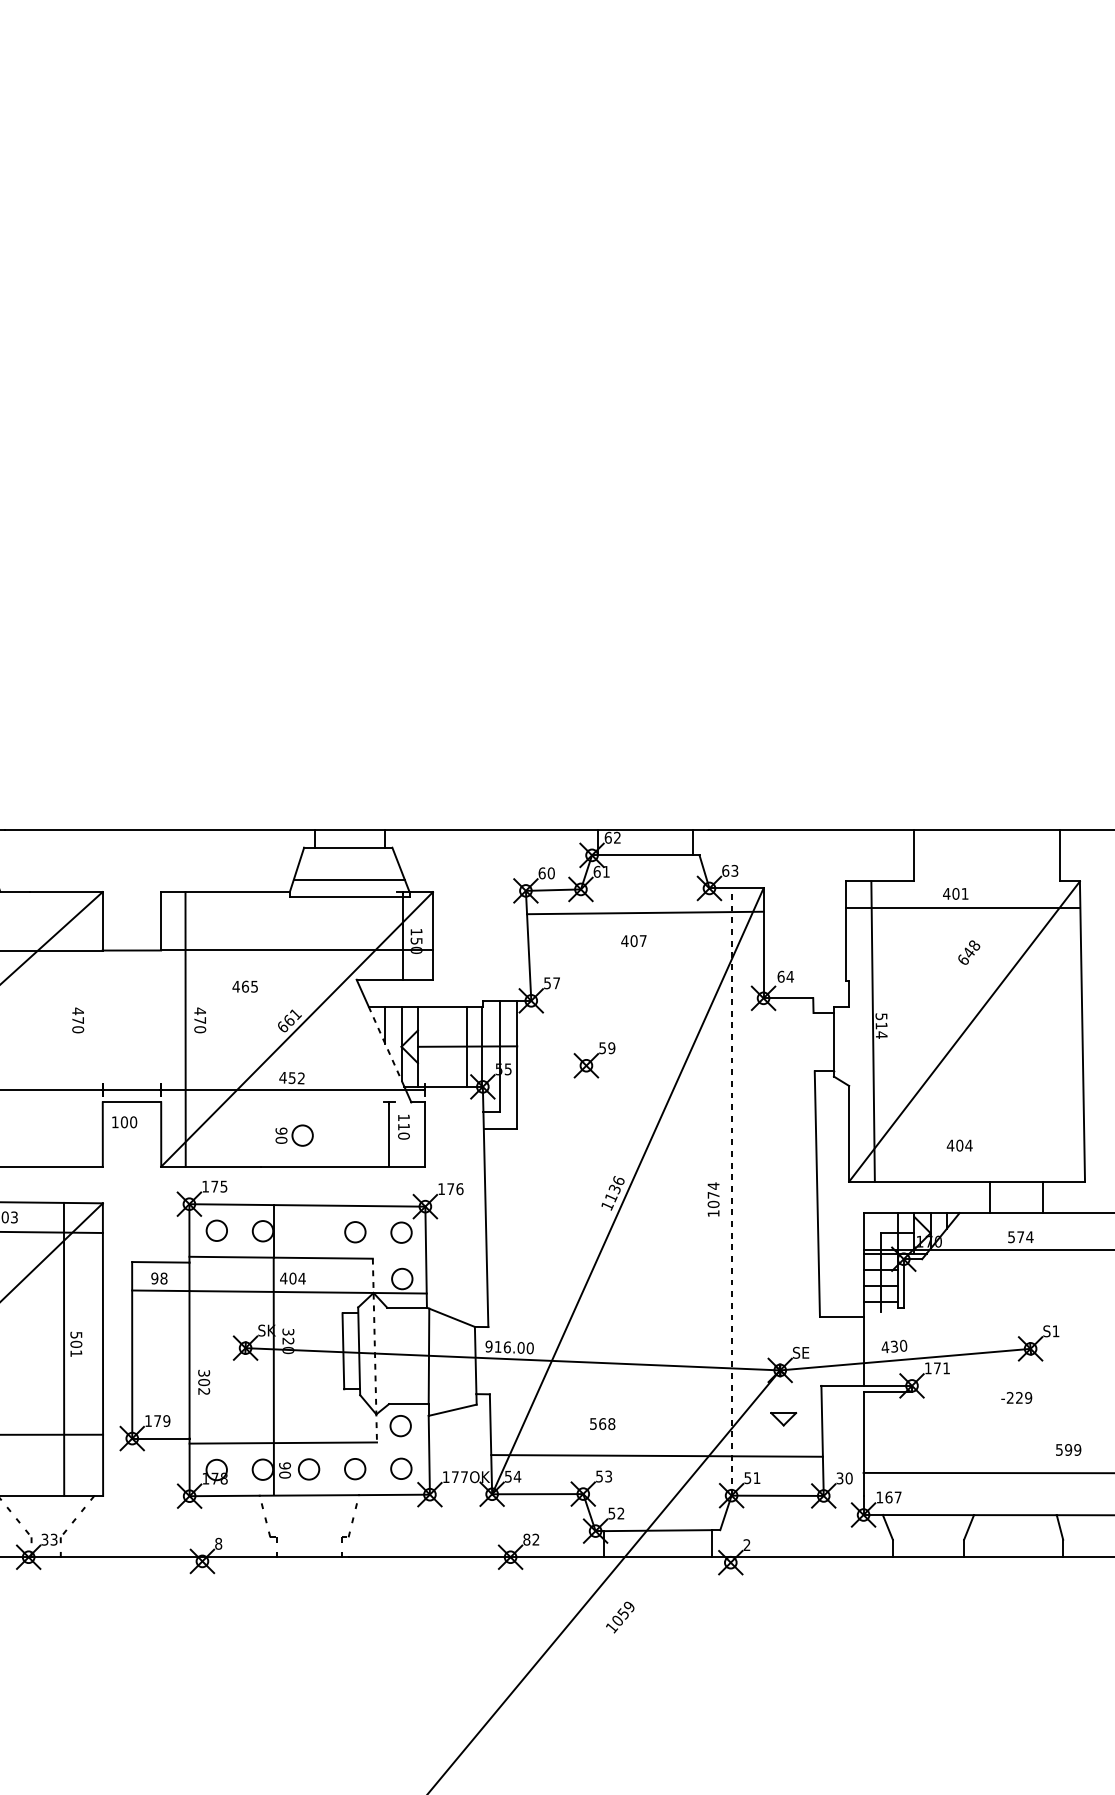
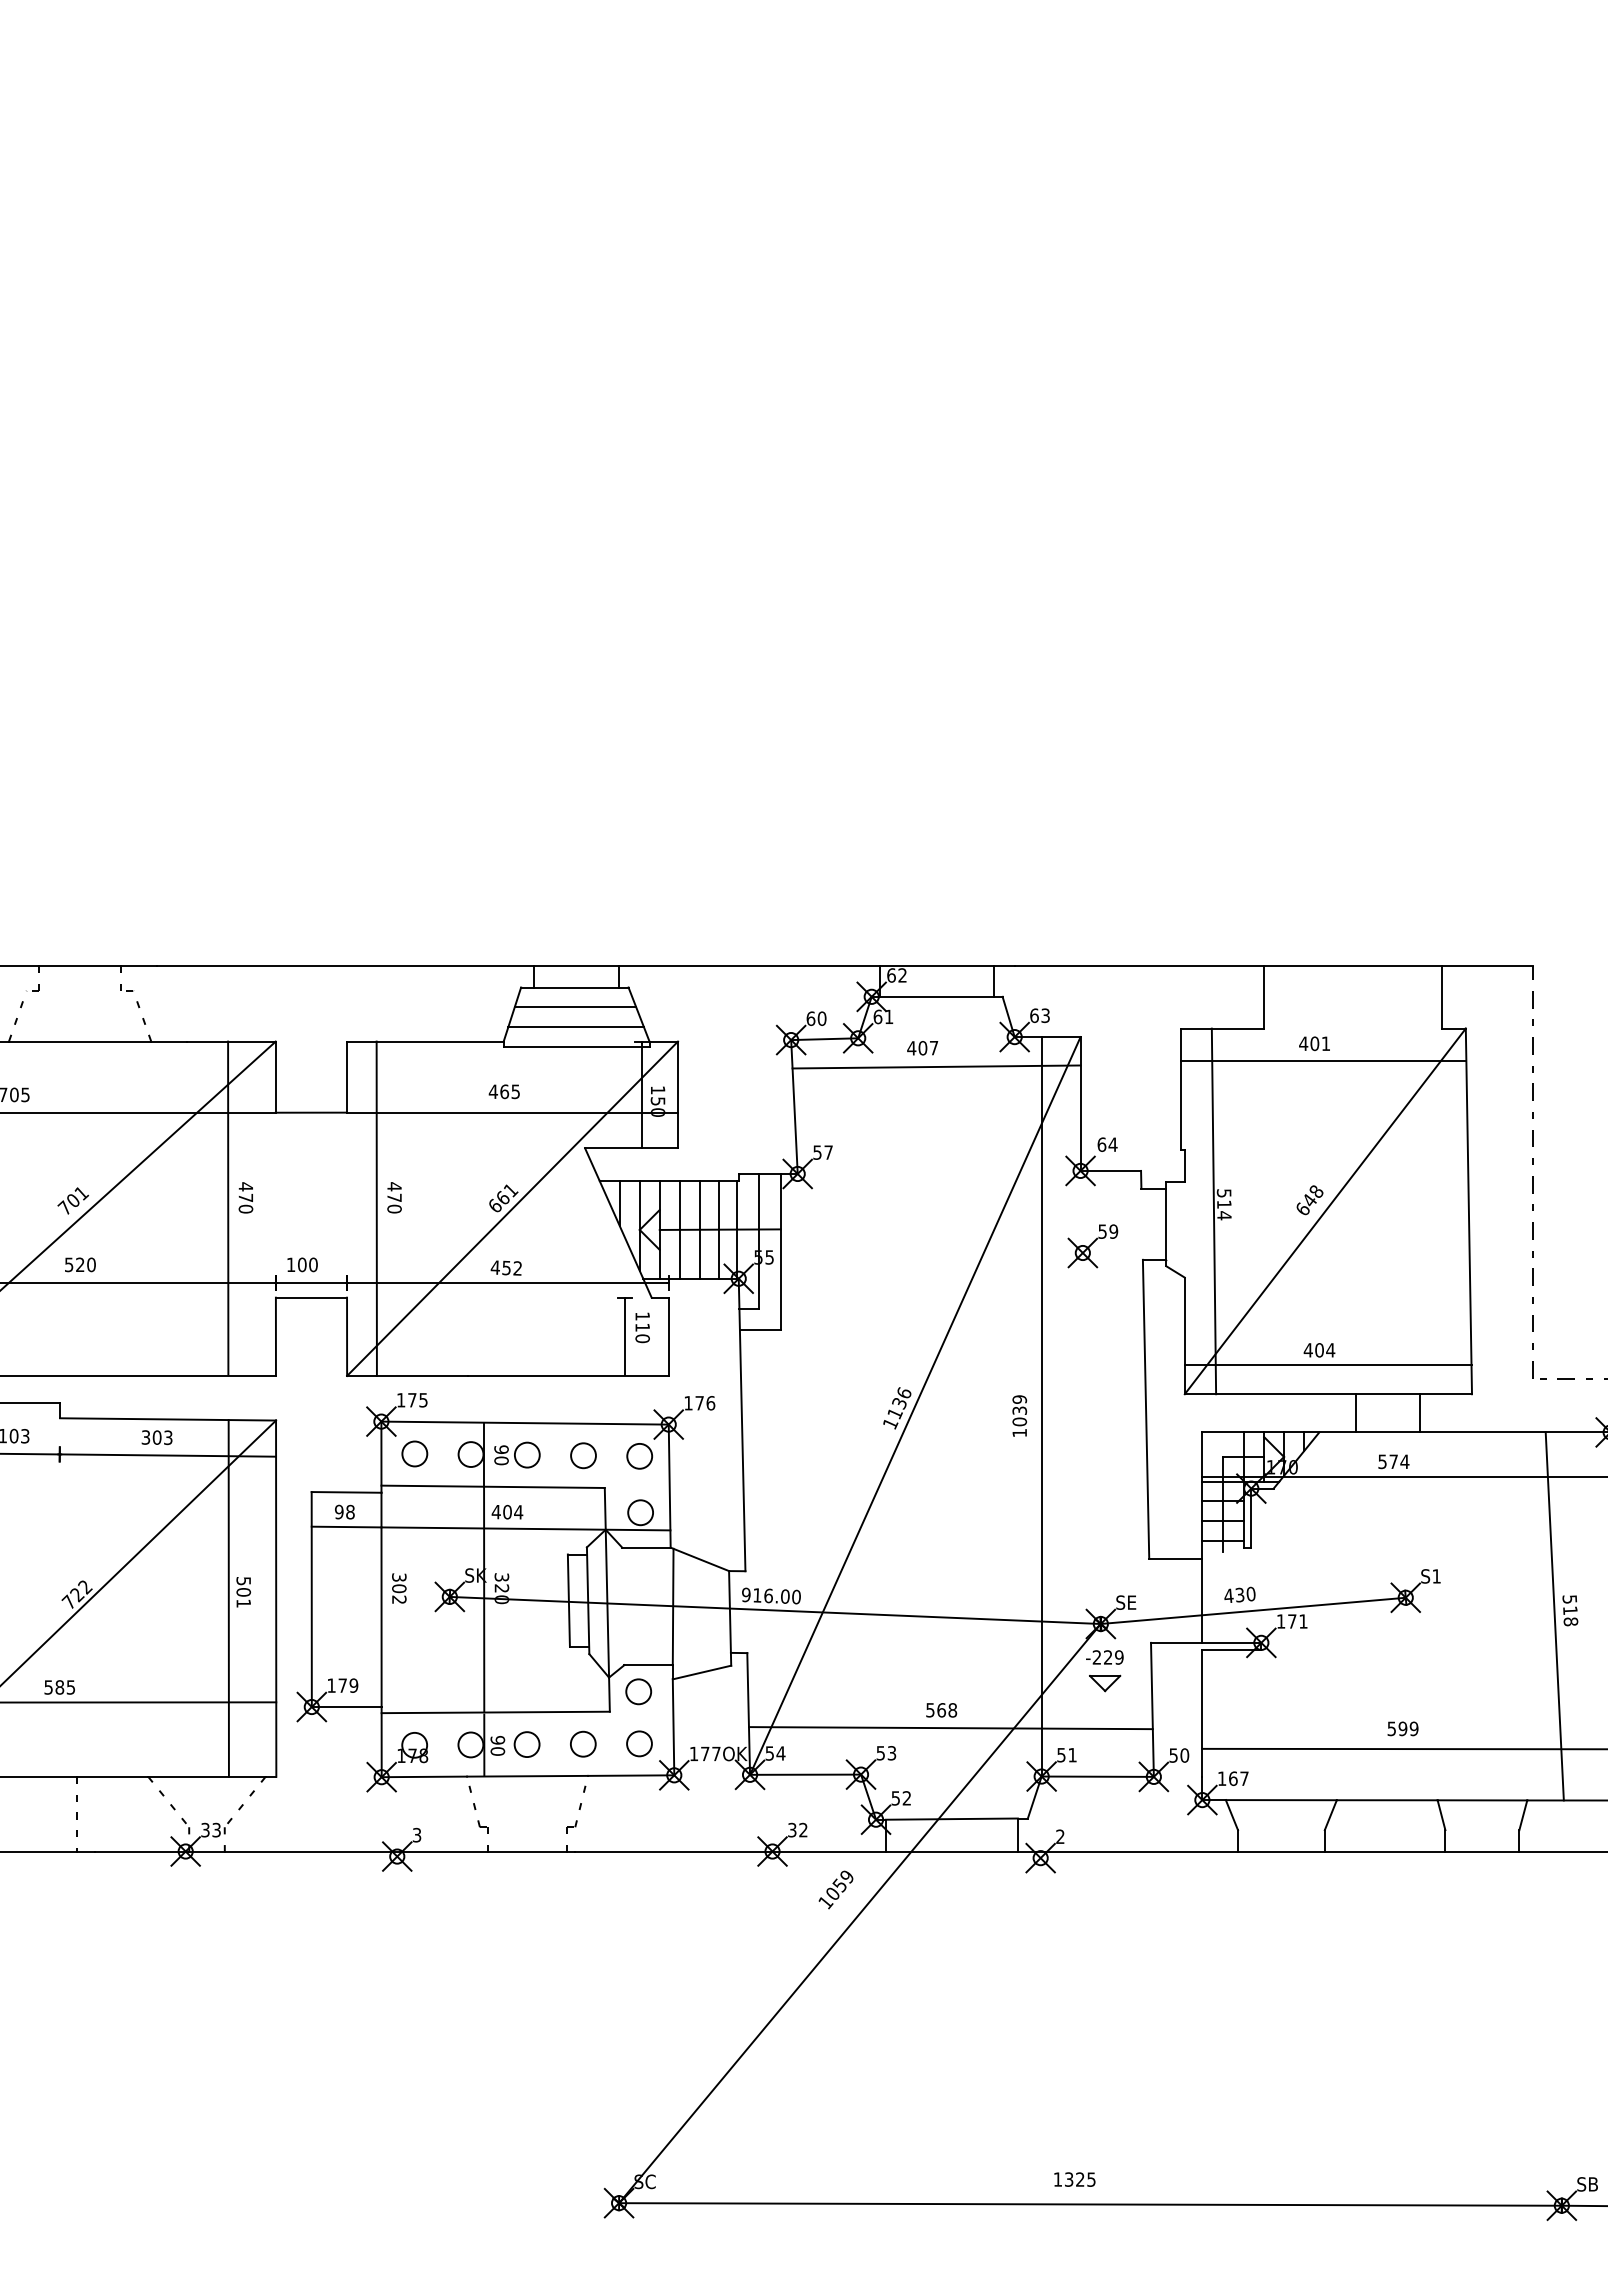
line: (348, 864) -> (575, 1007), added
text: (633, 941) -> (922, 1048), moved
text: (968, 952) -> (1309, 1200), moved
text: (244, 986) -> (503, 1091), moved
line: (63, 1028) -> (228, 1207), added
line: (434, 1046) -> (679, 1229), added
line: (450, 1046) -> (699, 1229), added
line: (386, 1047) -> (621, 1230), dashed -> solid
part: (594, 1060) -> (1092, 1246), moved
text: (124, 1121) -> (302, 1264), moved
part: (294, 1135) -> (517, 1454), moved
line: (966, 1157) -> (1327, 1364), added
text: (713, 1190) -> (1019, 1404), 1074 -> 1039
line: (731, 1191) -> (1041, 1406), dashed -> solid
line: (375, 1350) -> (607, 1599), dashed -> solid
text: (204, 1382) -> (399, 1588), moved
text: (1016, 1397) -> (1104, 1657), moved
text: (602, 1424) -> (941, 1710), moved
text: (1068, 1449) -> (1402, 1728), moved
text: (839, 1478) -> (1173, 1755), 30 -> 50
text: (527, 1539) -> (792, 1830), 82 -> 32
text: (218, 1544) -> (416, 1835), 8 -> 3
text: (619, 1617) -> (835, 1889), moved

